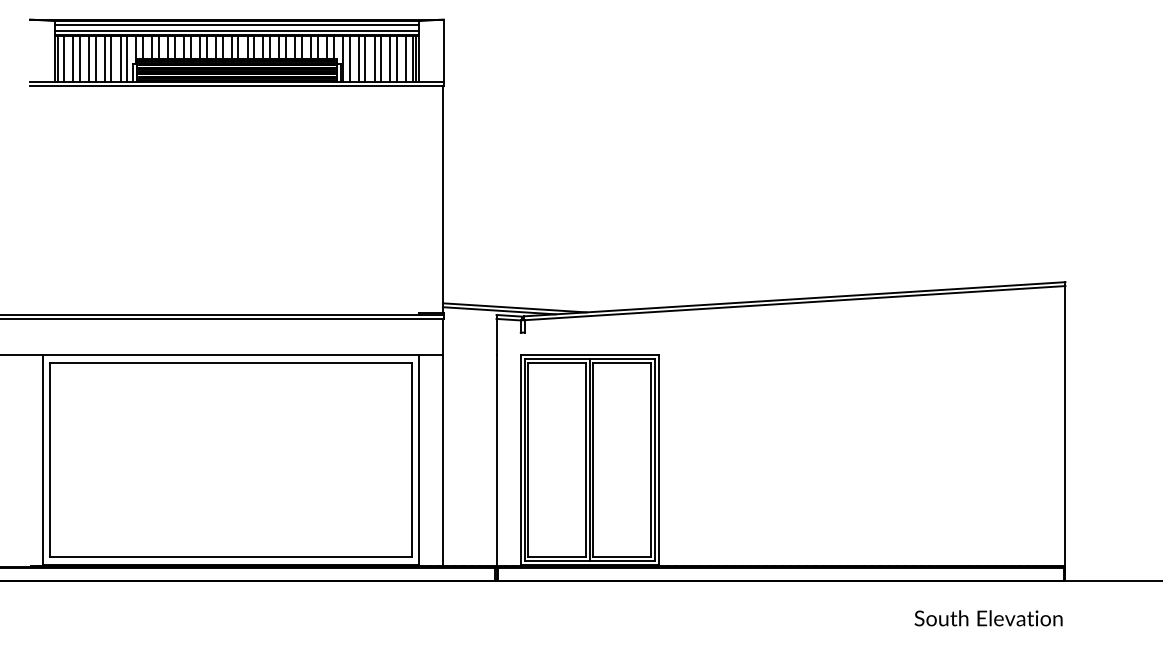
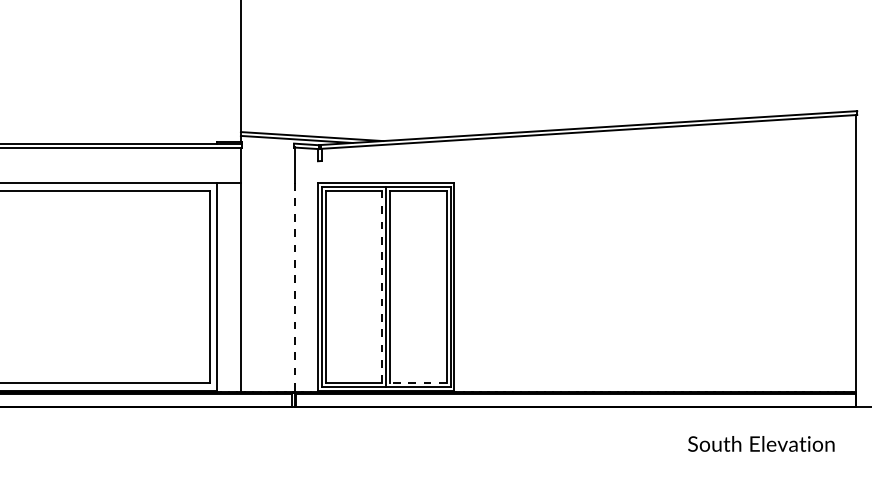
line: (497, 460) -> (294, 287), solid -> dashed
line: (585, 460) -> (382, 287), solid -> dashed
line: (622, 556) -> (418, 382), solid -> dashed
text: (988, 618) -> (761, 444), moved

